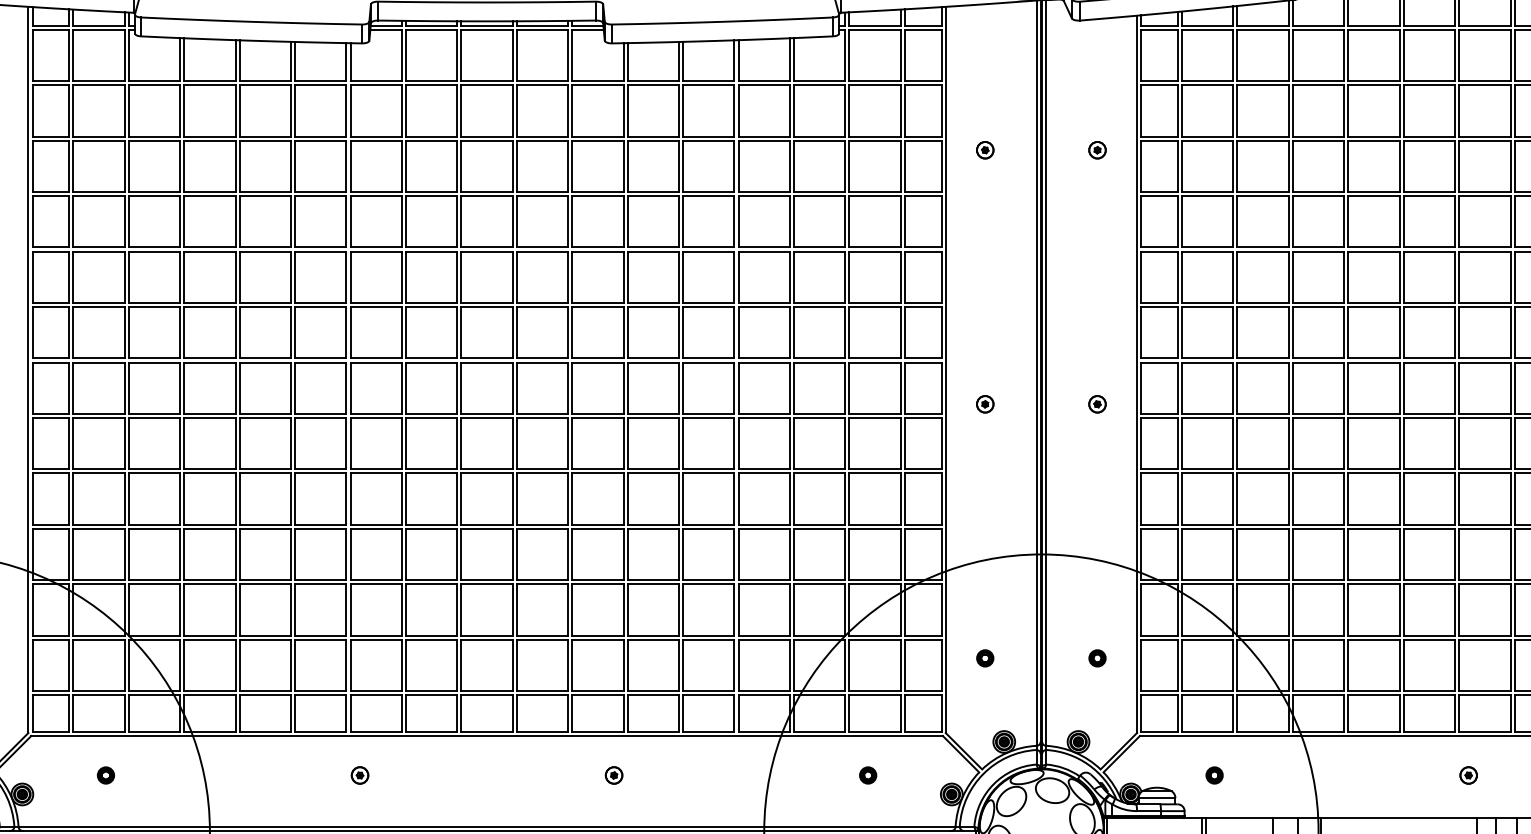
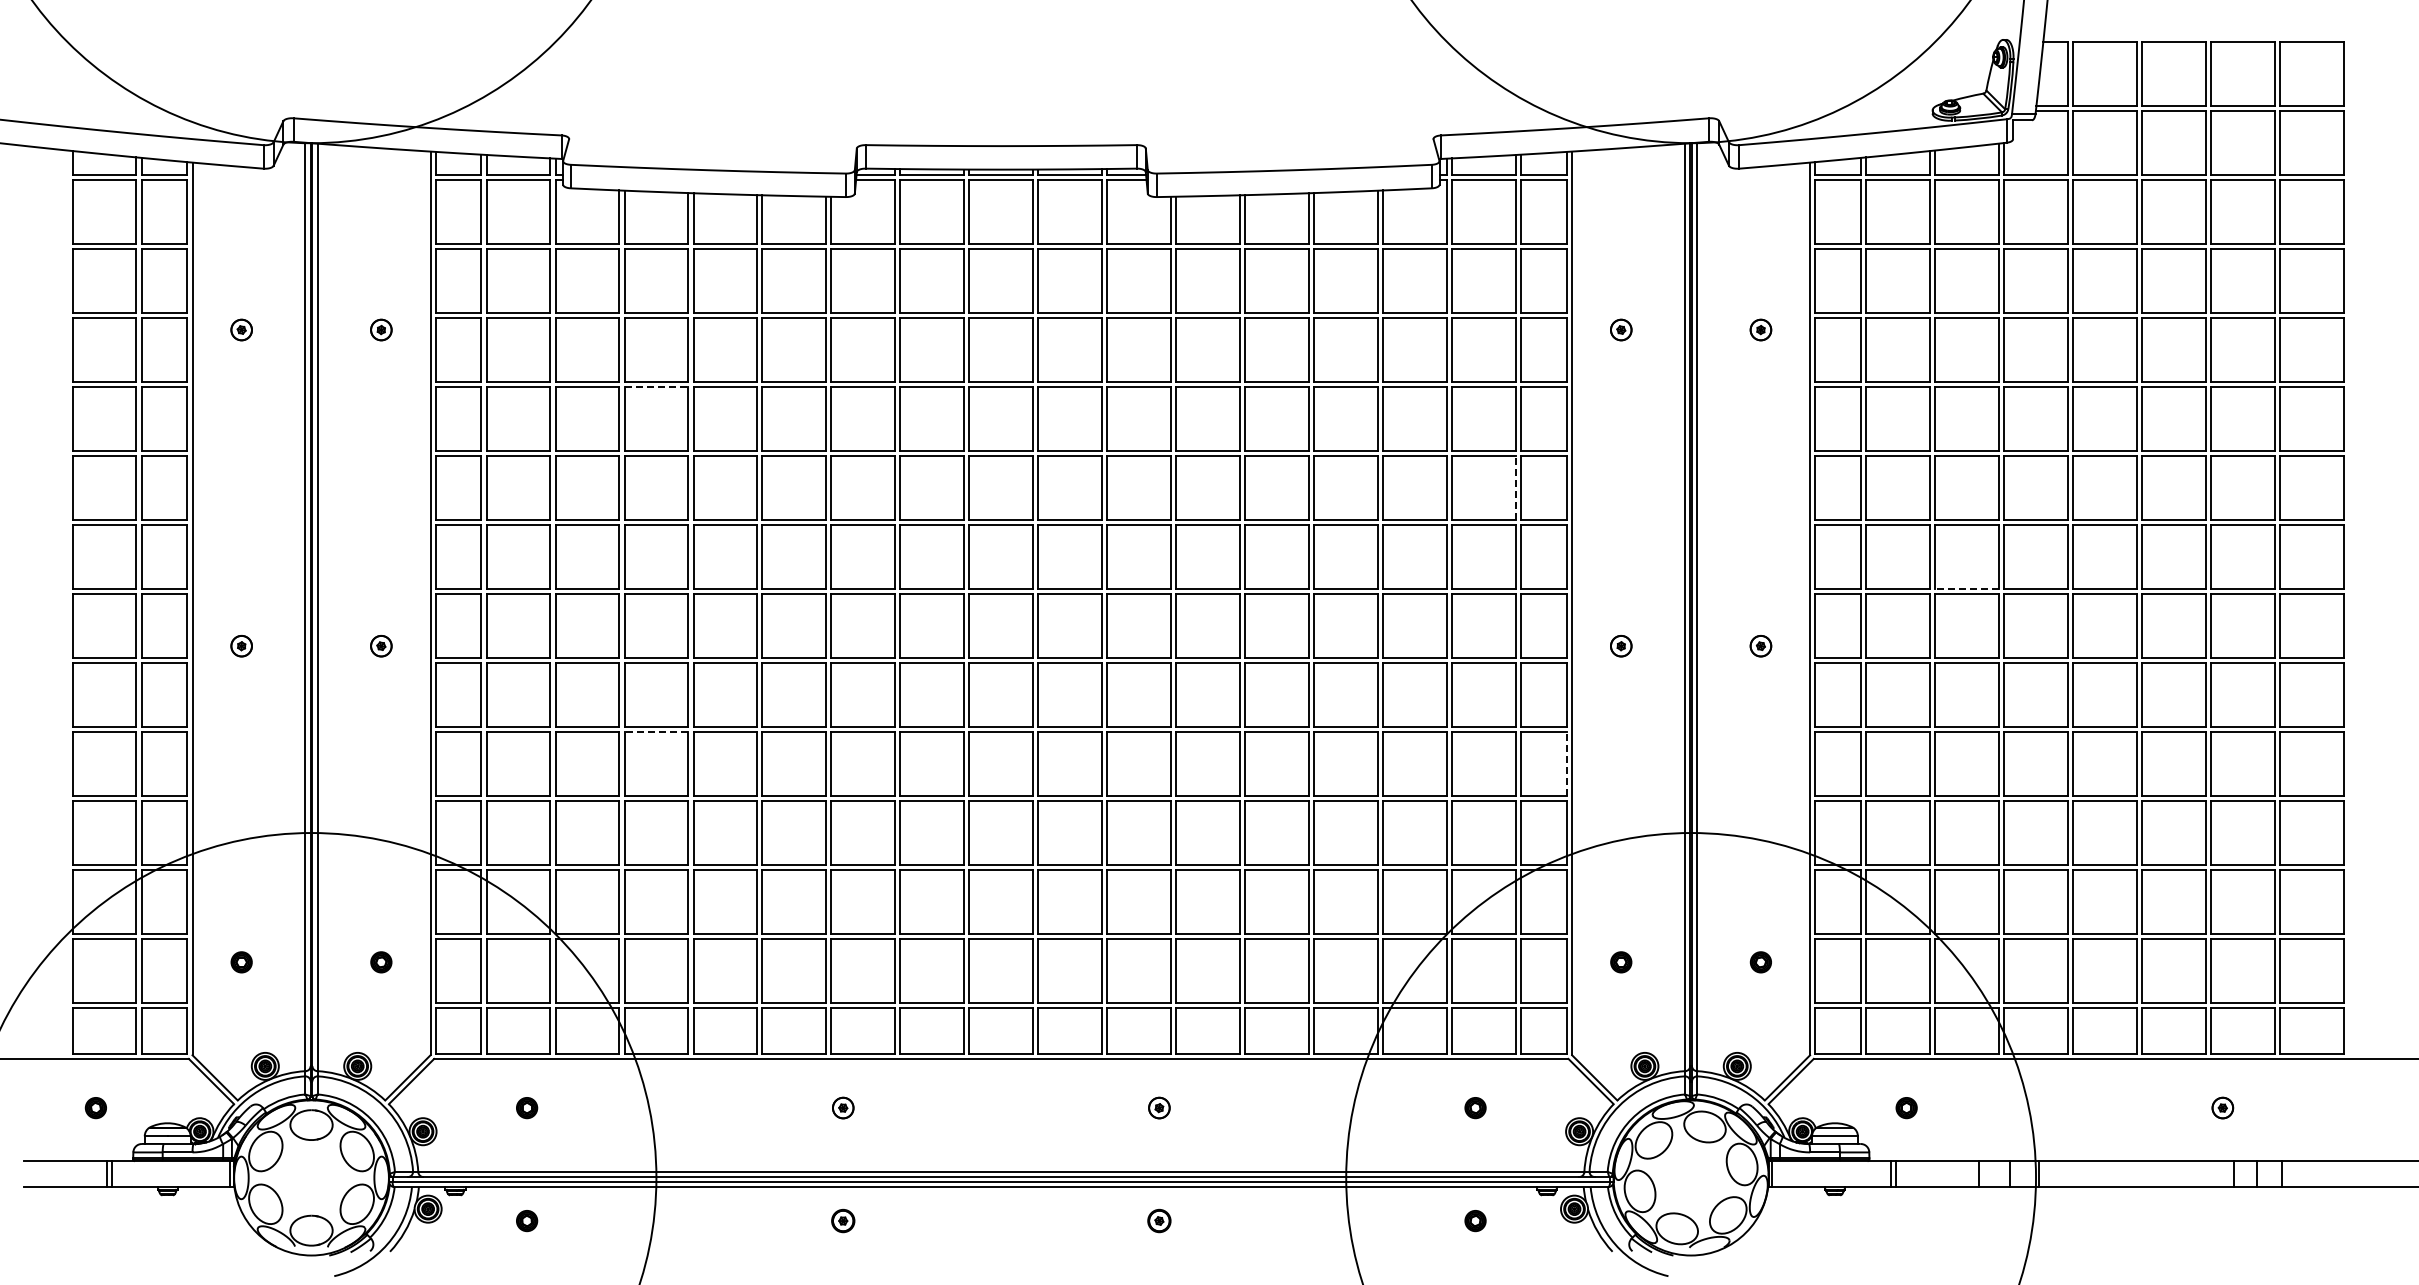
line: (209, 196) -> (656, 387), solid -> dashed
line: (901, 277) -> (1516, 488), solid -> dashed
line: (1263, 358) -> (1967, 589), solid -> dashed
line: (209, 473) -> (656, 732), solid -> dashed
line: (941, 499) -> (1566, 764), solid -> dashed

